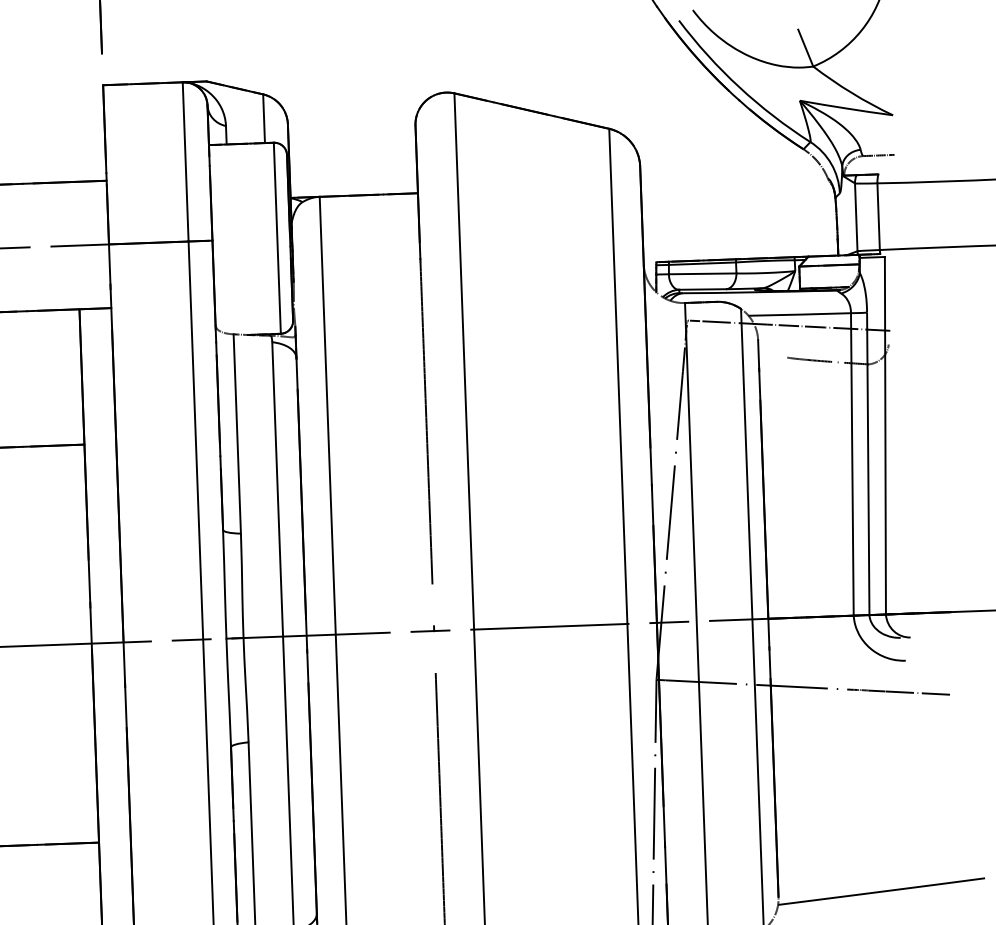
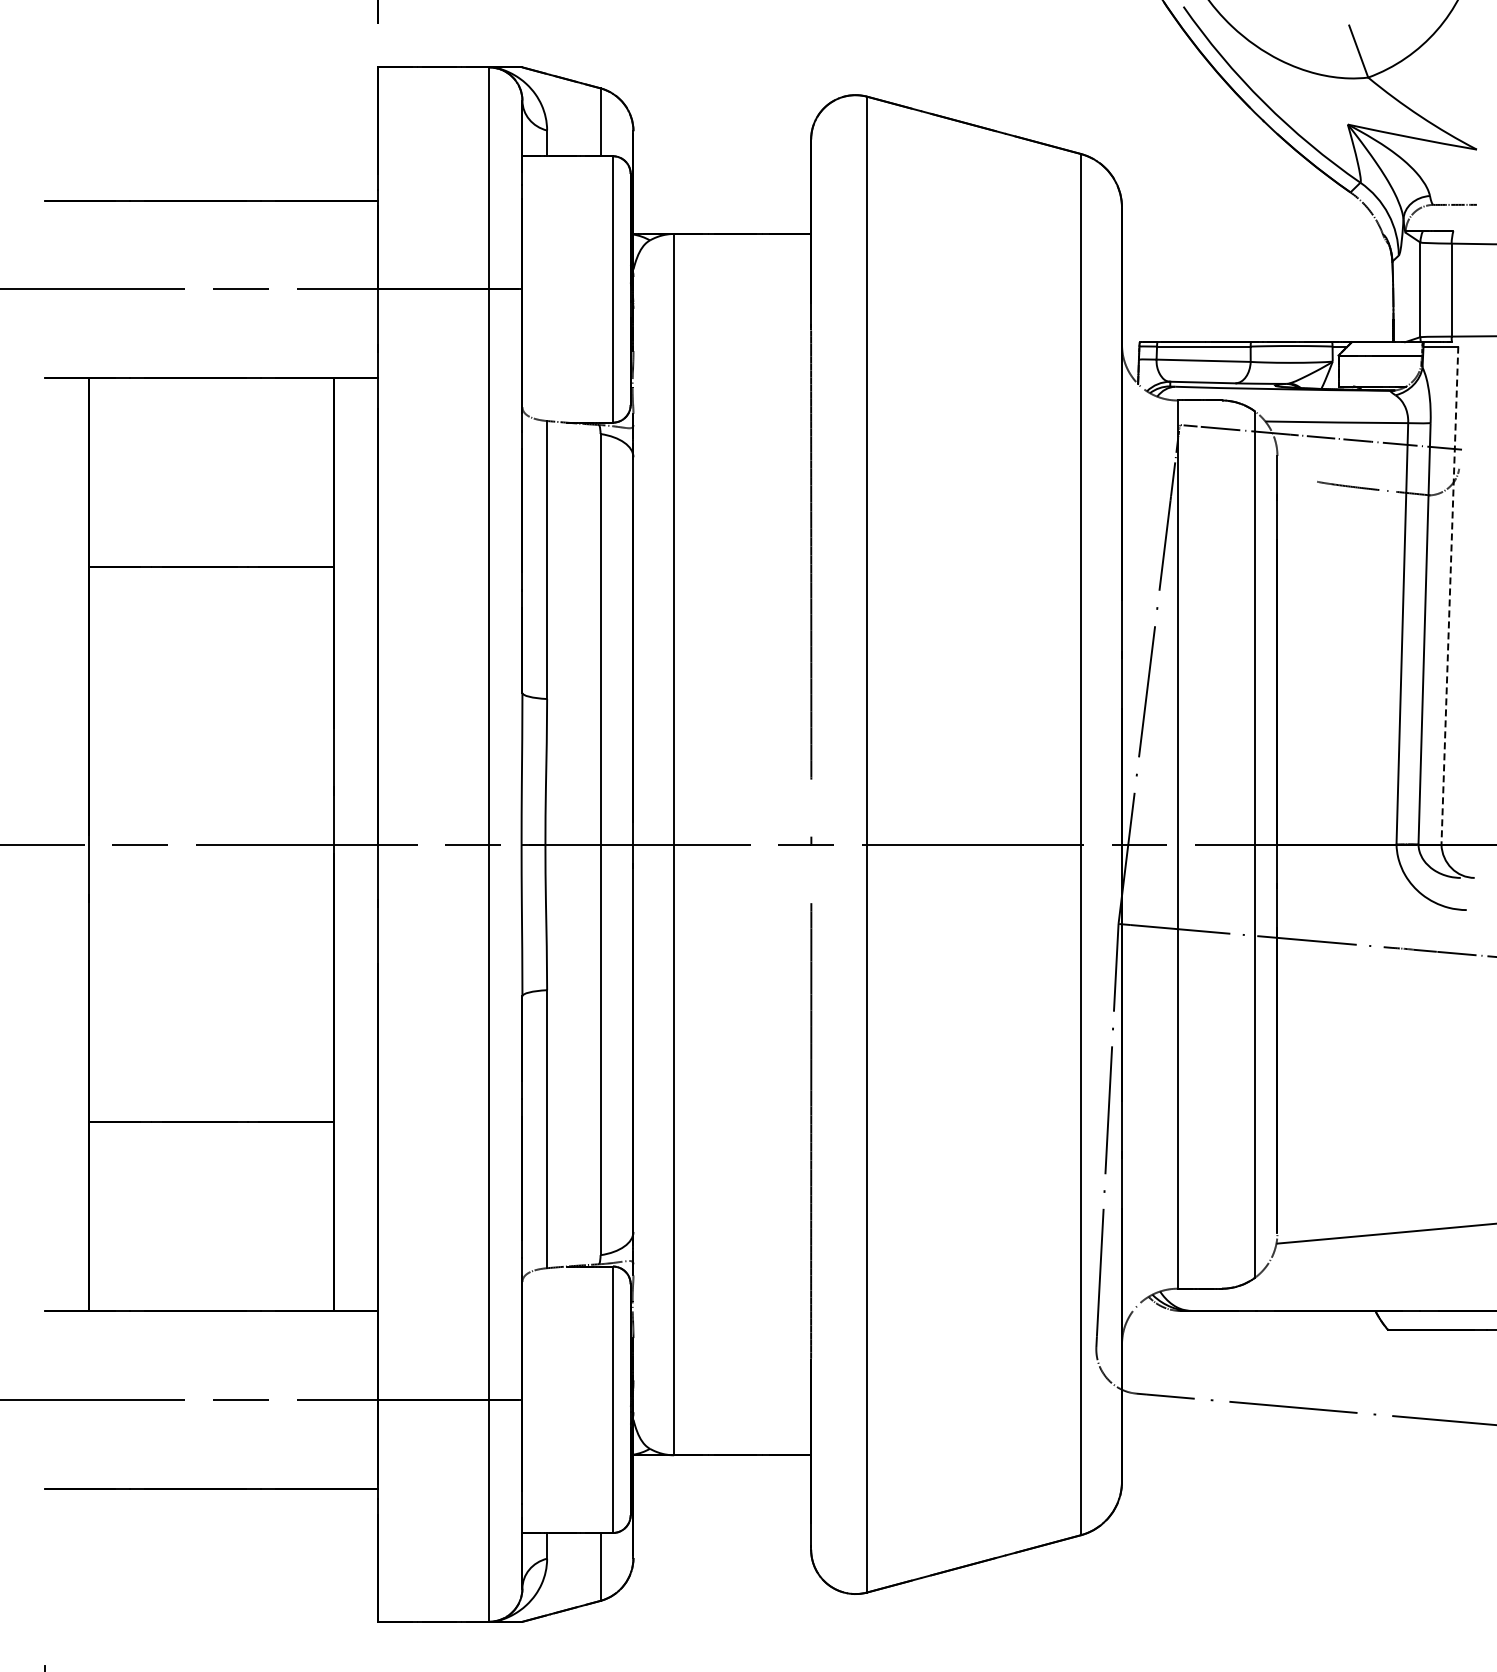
line: (885, 436) -> (1449, 596), solid -> dashed

